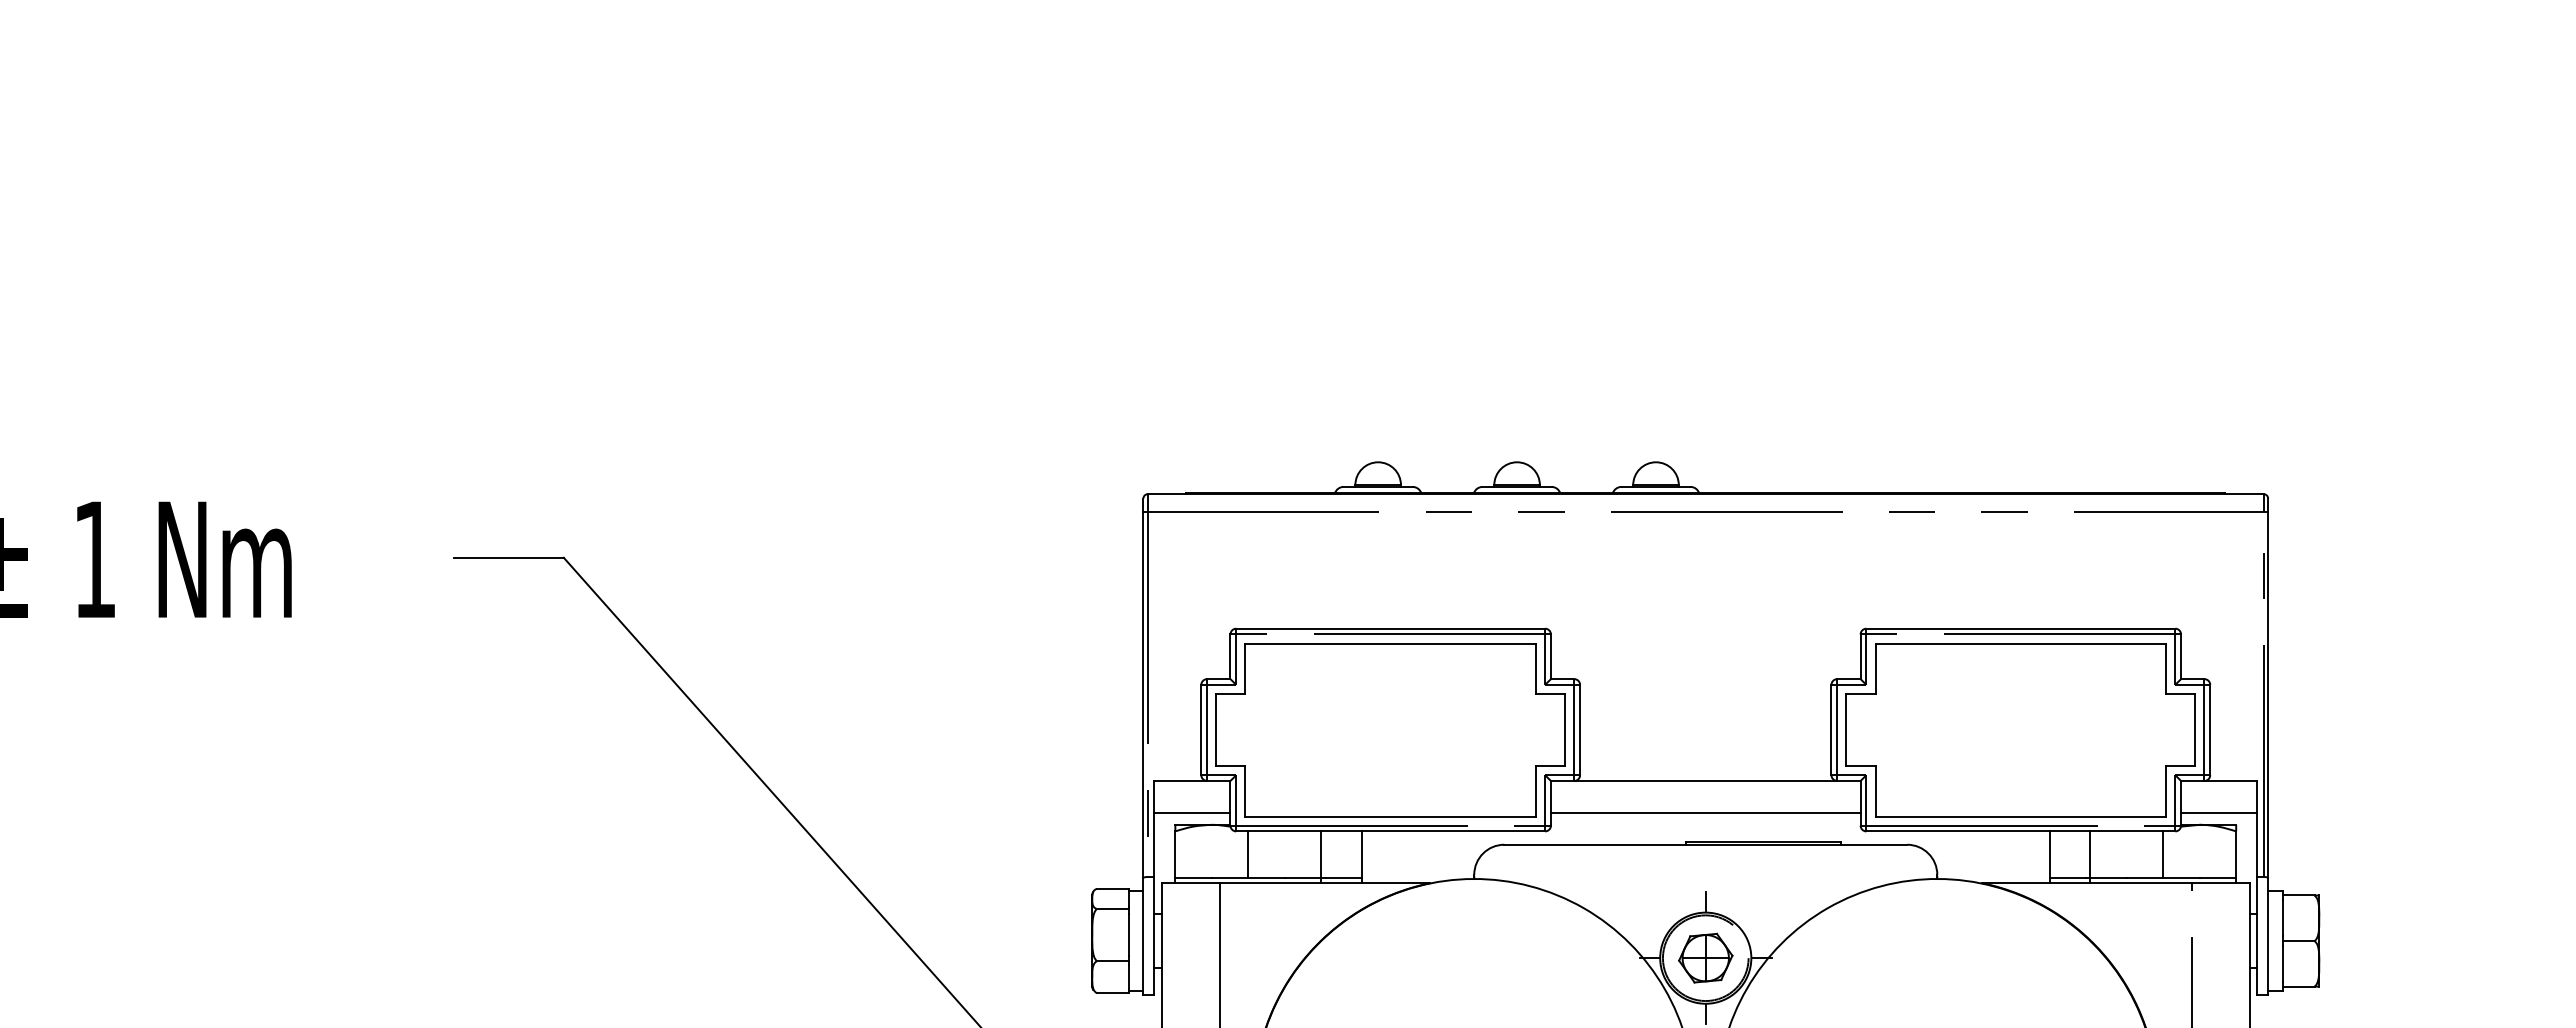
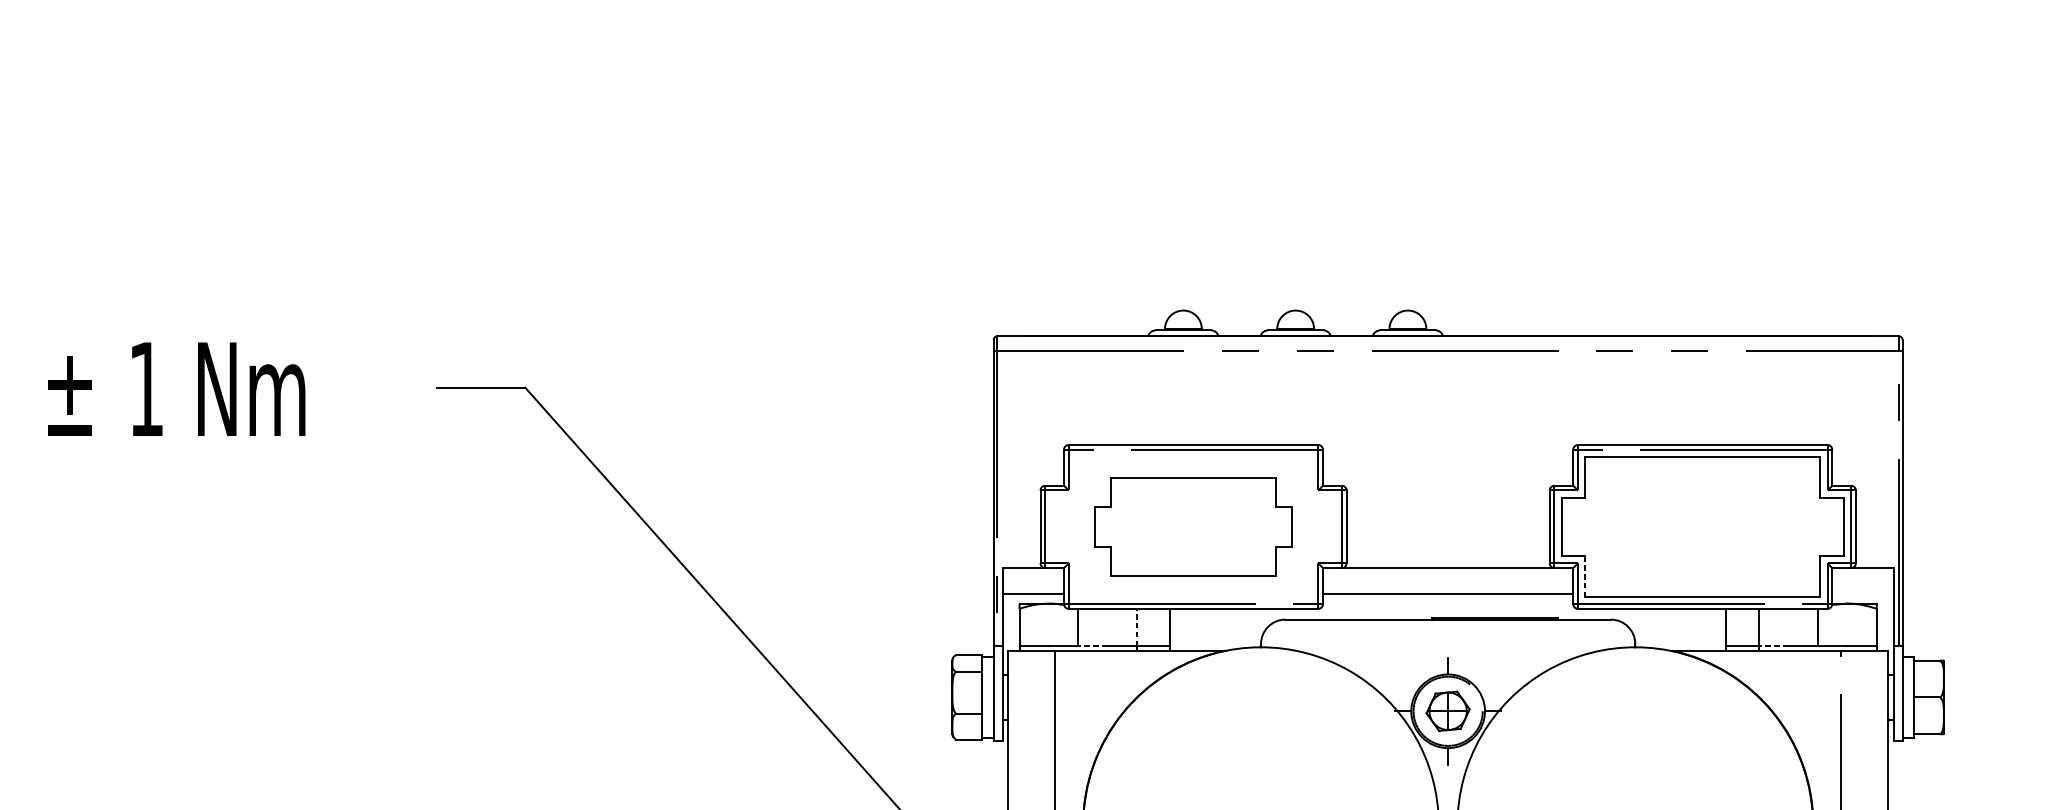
part: (1390, 730) -> (1193, 527), size x0.7
line: (1875, 791) -> (1585, 576), solid -> dashed
line: (2219, 813) -> (1863, 594), removed
line: (1321, 854) -> (1137, 627), solid -> dashed
line: (1266, 877) -> (1093, 646), solid -> dashed
line: (2108, 877) -> (1773, 646), solid -> dashed

